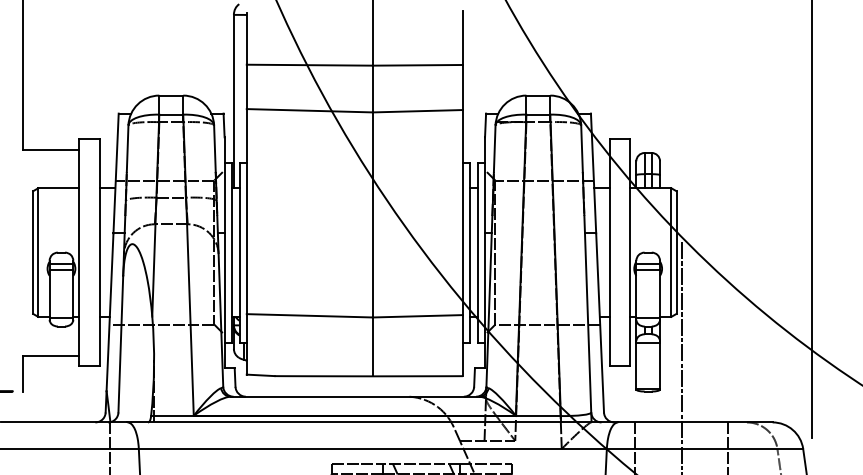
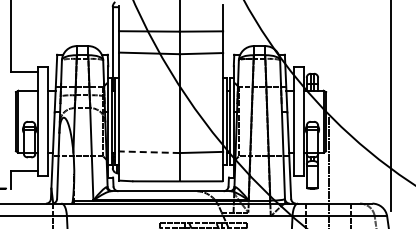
line: (308, 316) -> (148, 152), solid -> dashed

